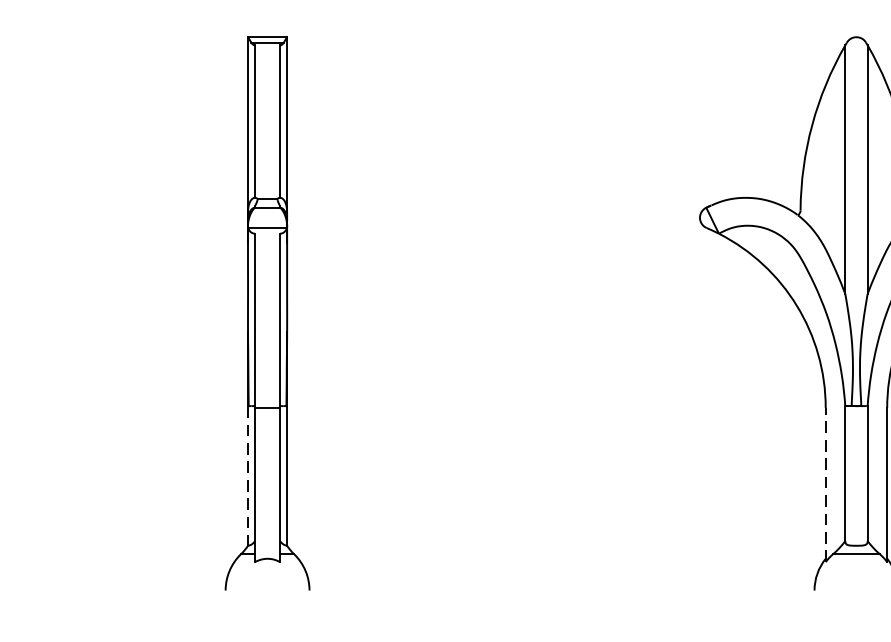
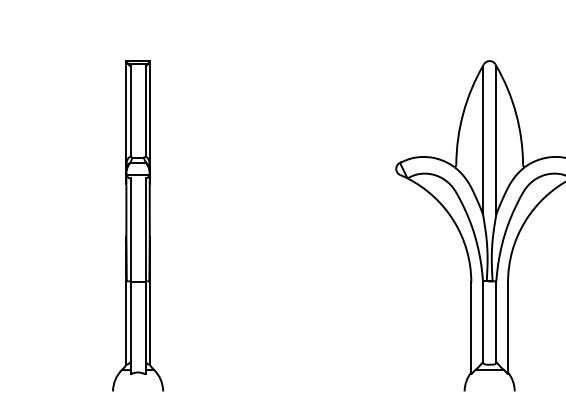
line: (248, 476) -> (126, 323), dashed -> solid
line: (826, 483) -> (471, 327), dashed -> solid

